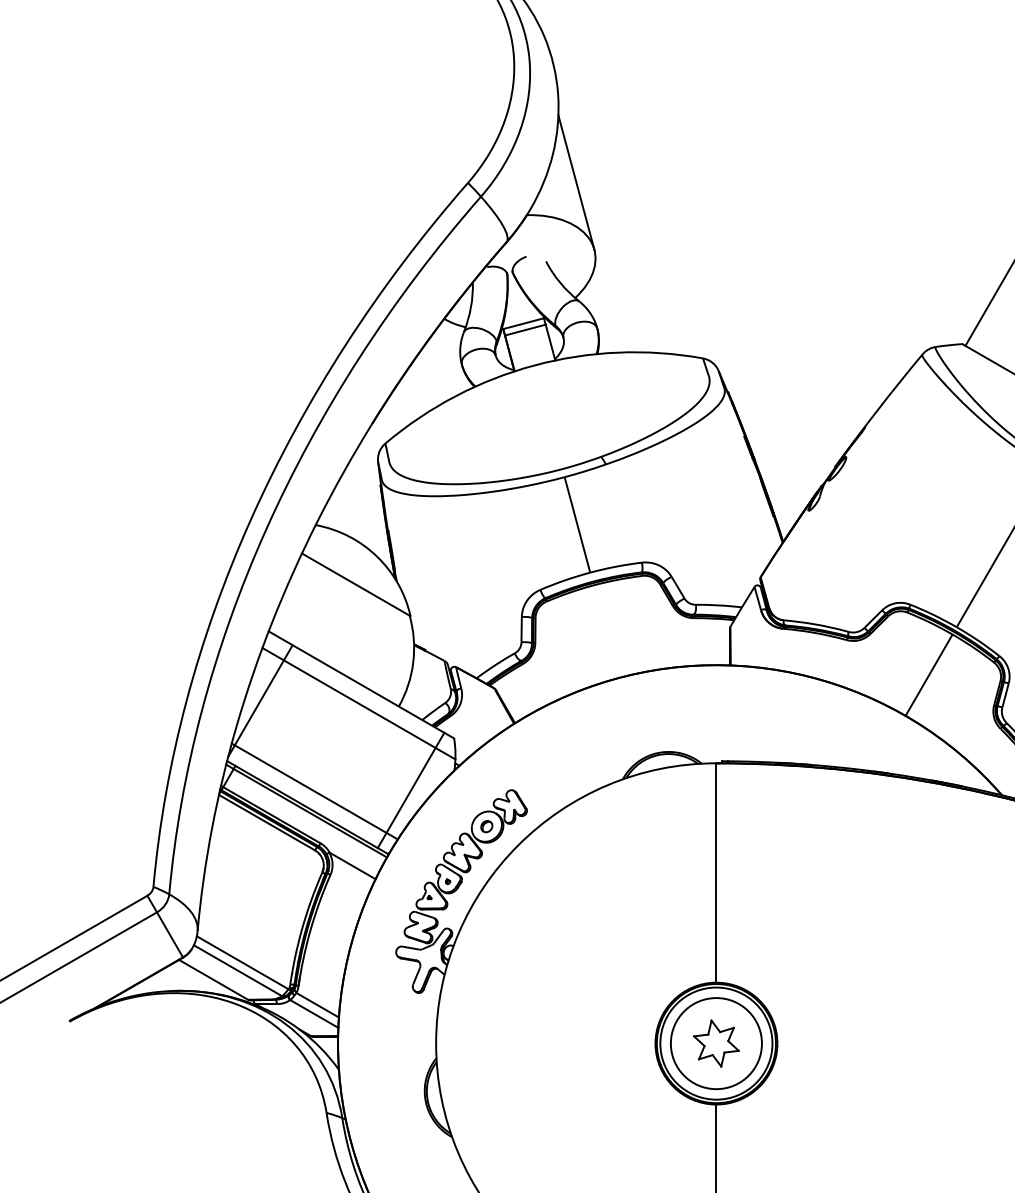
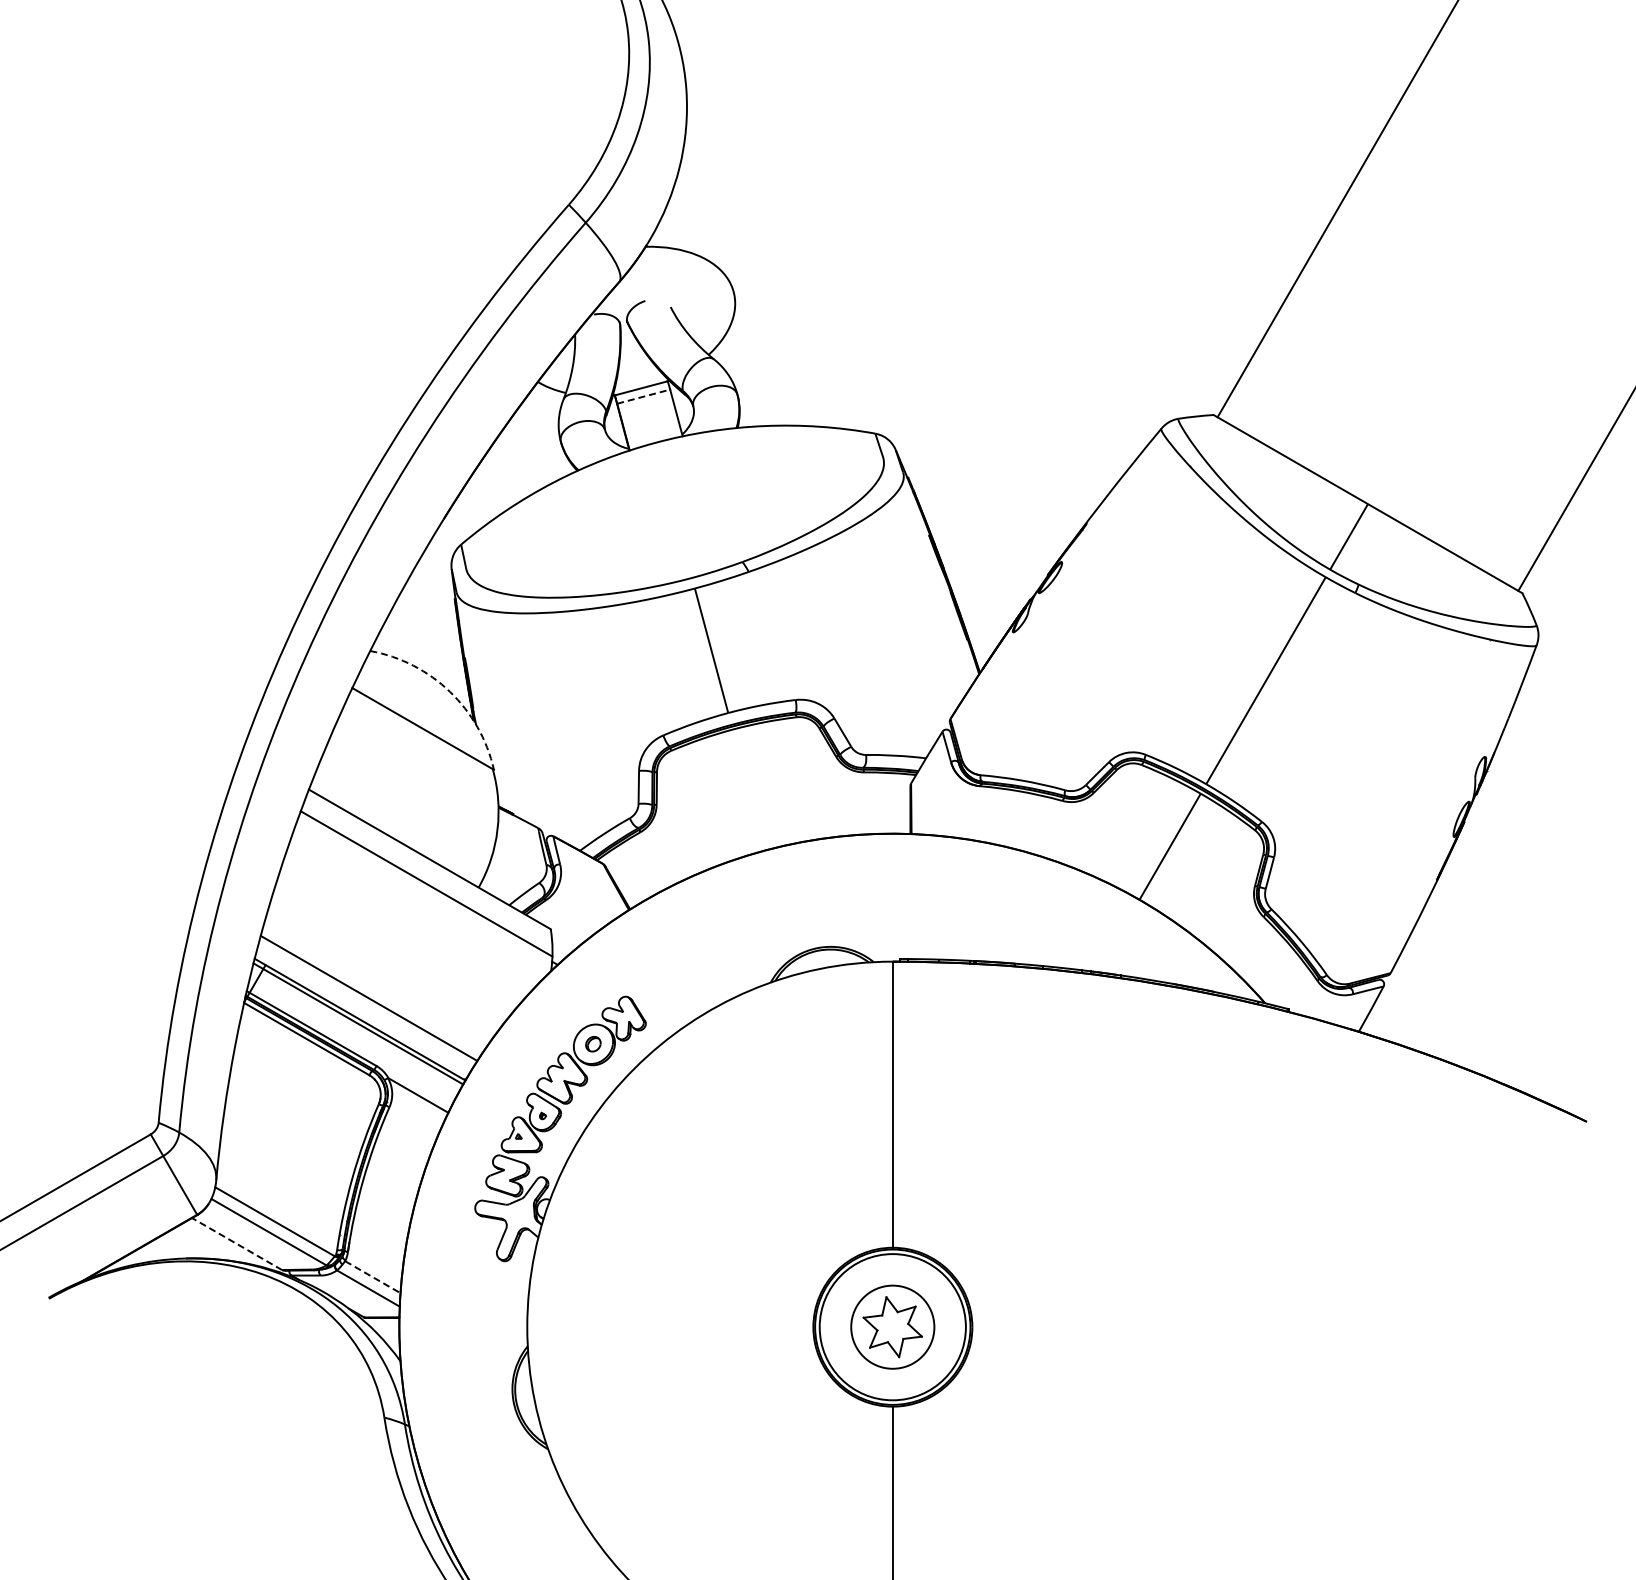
line: (575, 181) -> (709, 203), removed
line: (526, 329) -> (644, 396), solid -> dashed
arc: (376, 556) -> (449, 691), solid -> dashed
line: (260, 701) -> (298, 880), removed
line: (410, 790) -> (494, 996), removed
line: (213, 980) -> (237, 1244), solid -> dashed
line: (317, 1005) -> (372, 1277), solid -> dashed
circle: (716, 1043) -> (892, 1326), size x0.7

